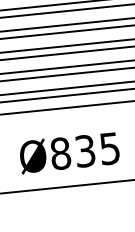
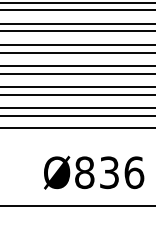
text: (110, 148) -> (134, 172), Ø835 -> Ø836

